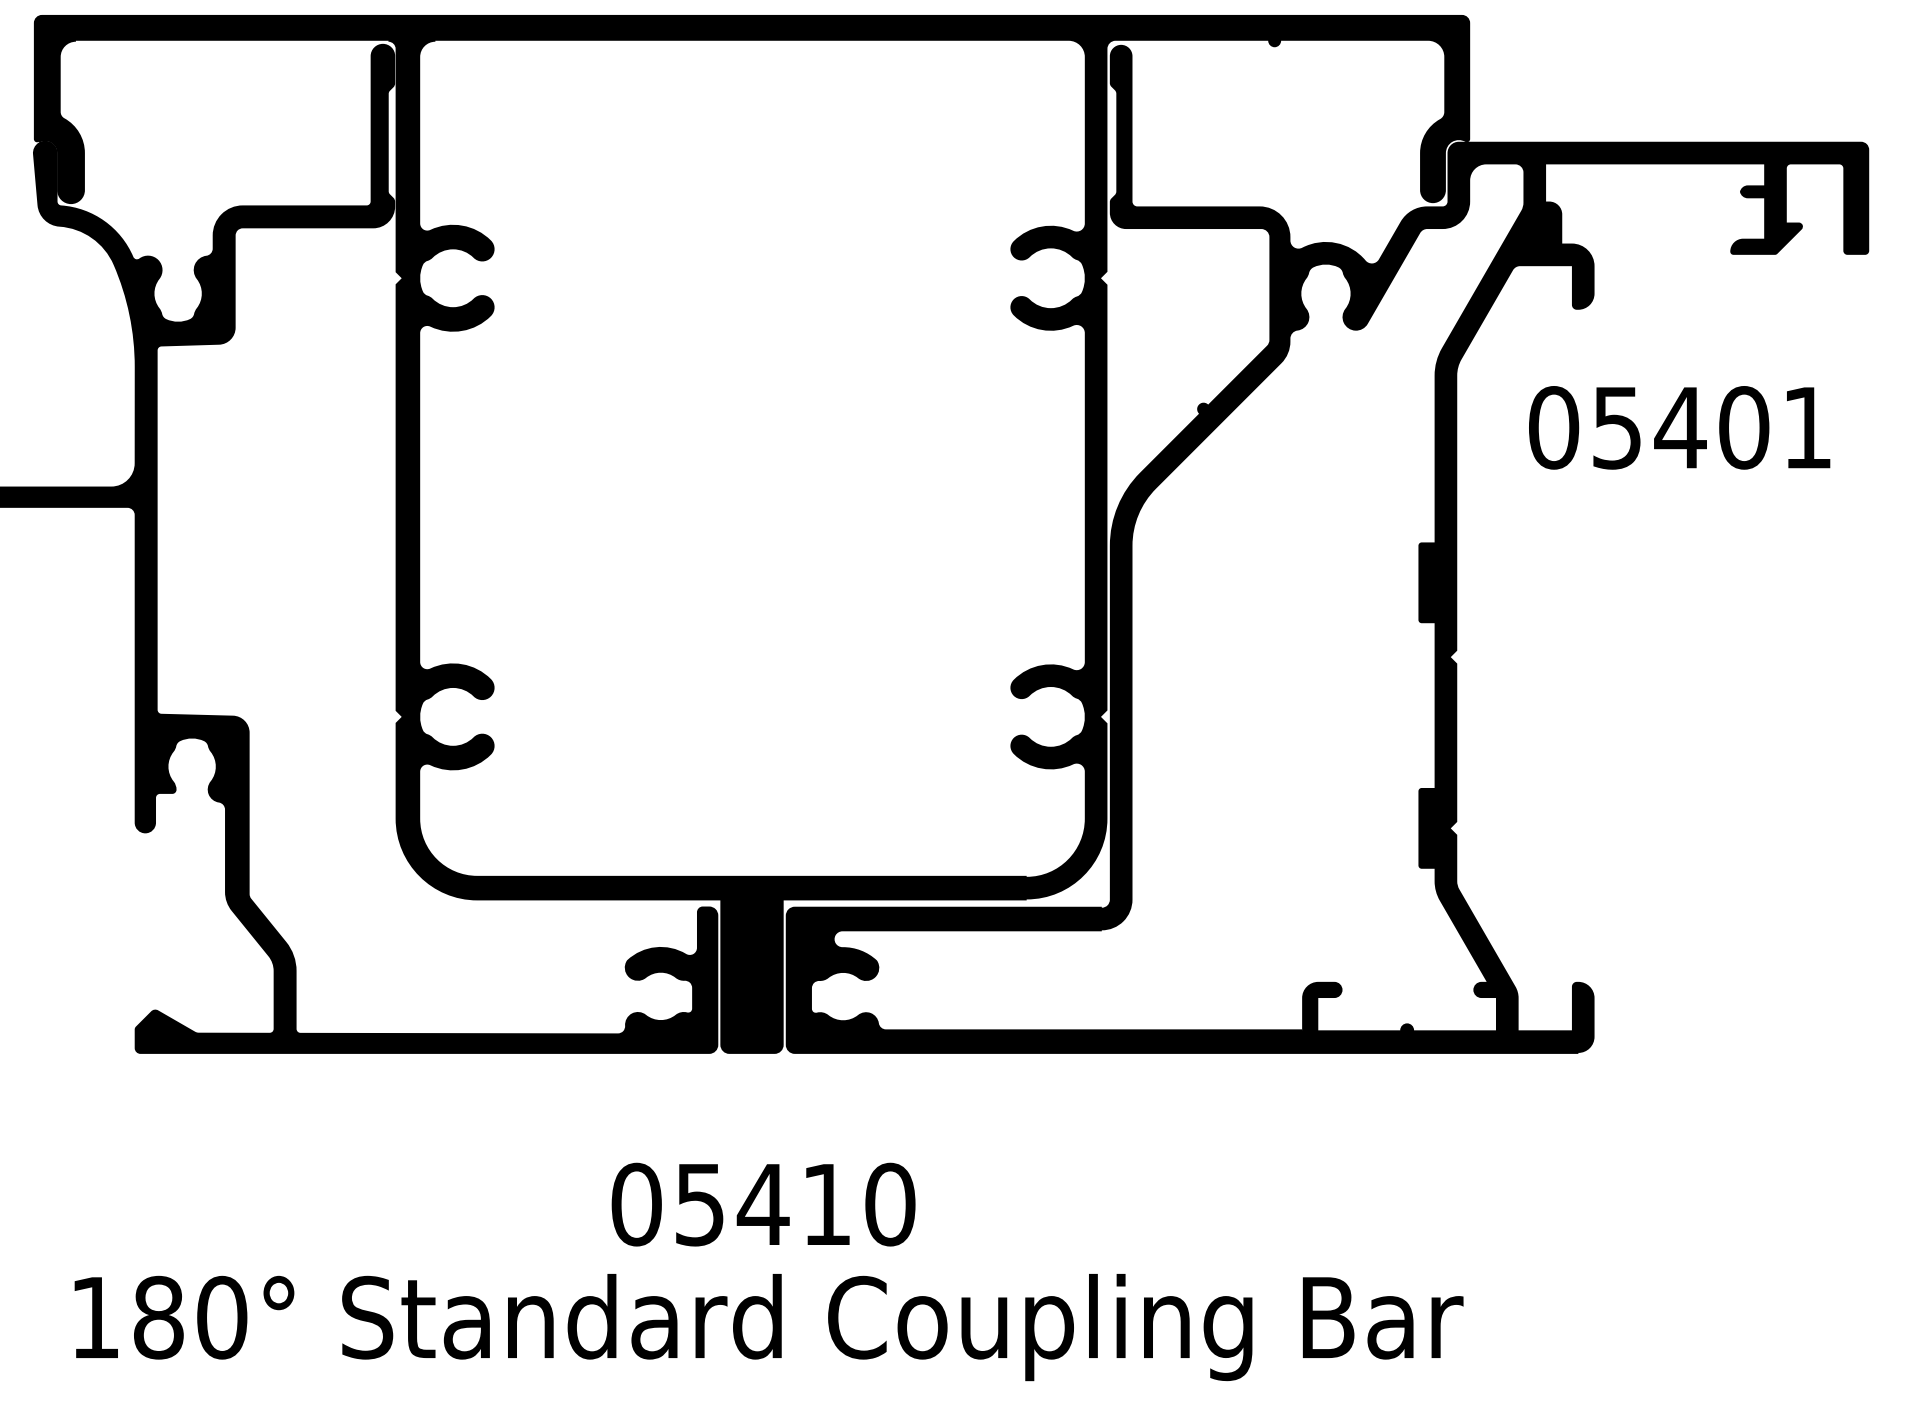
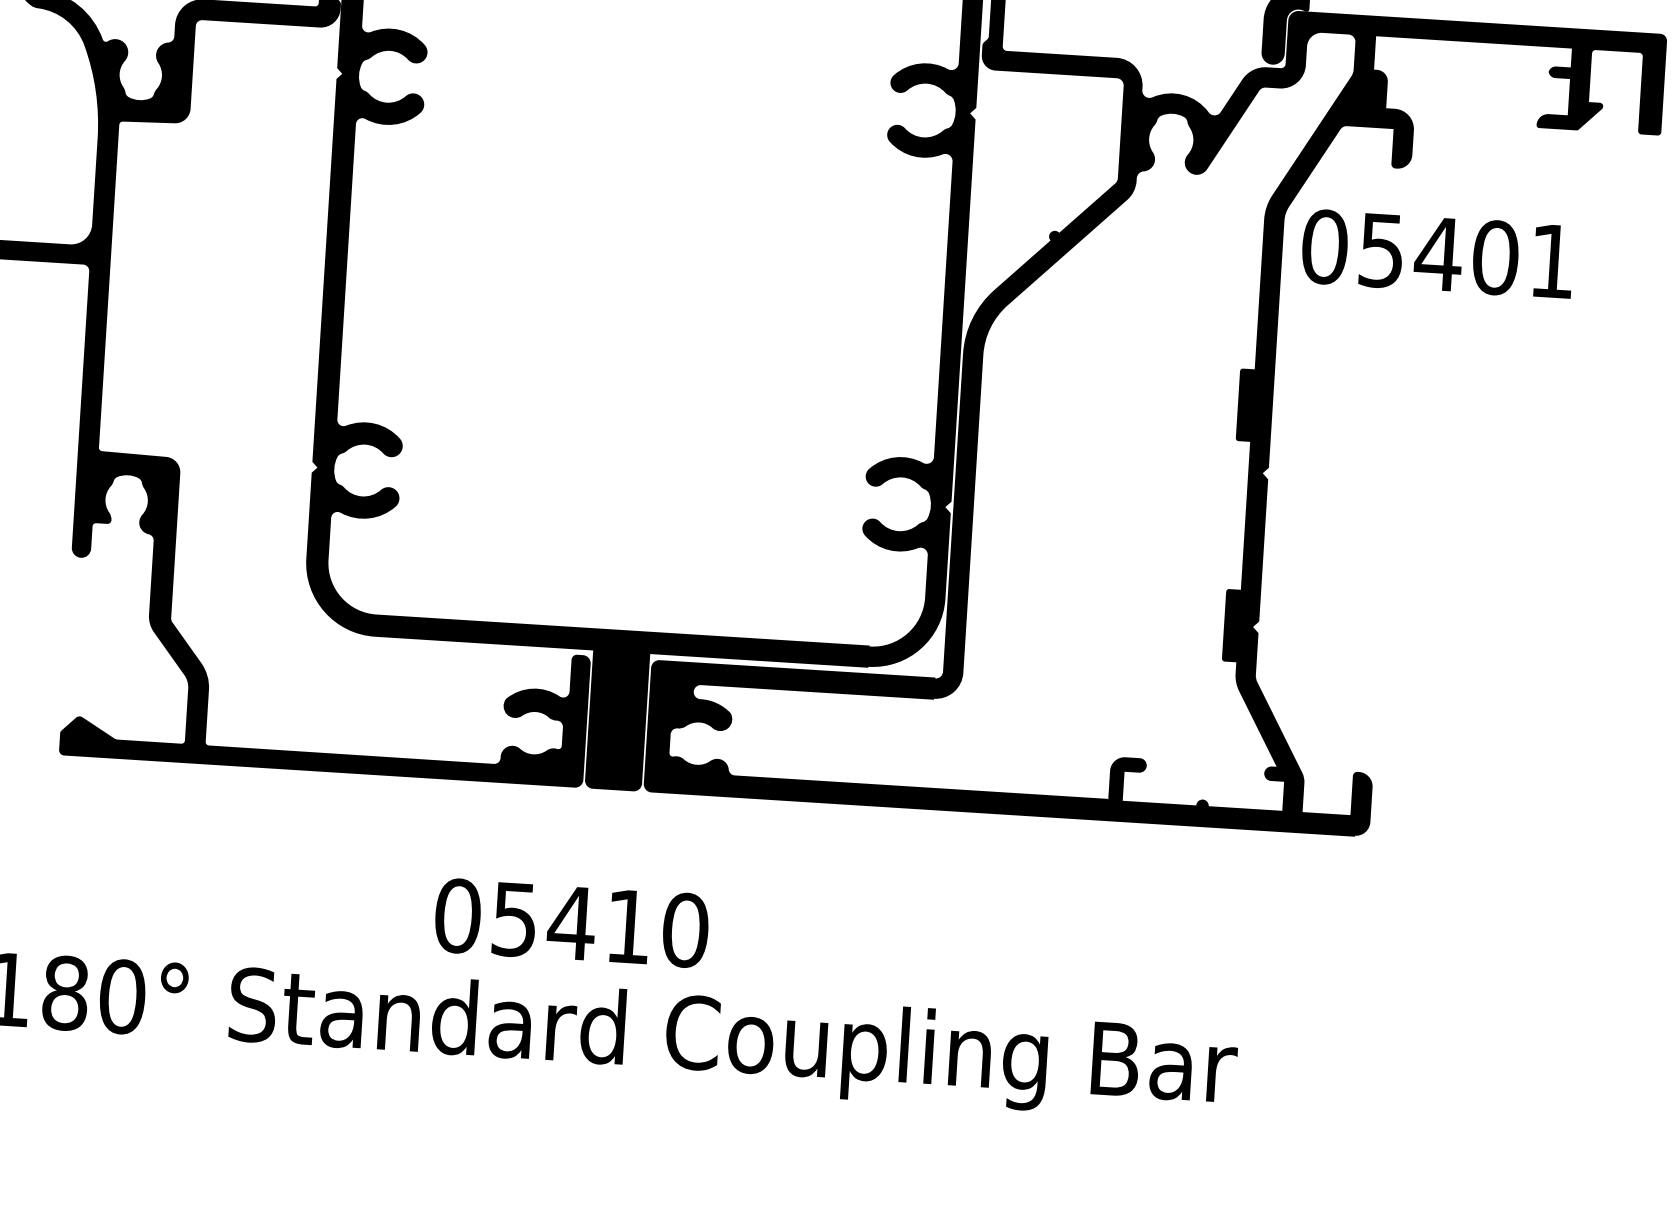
text: (1679, 427) -> (1437, 253), moved
text: (763, 1204) -> (571, 923), moved

